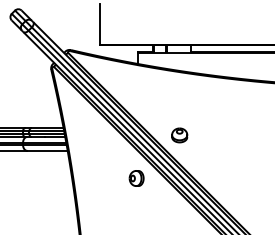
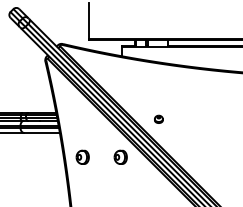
part: (179, 135) -> (158, 119), size x0.6
part: (93, 177) -> (82, 156), added

